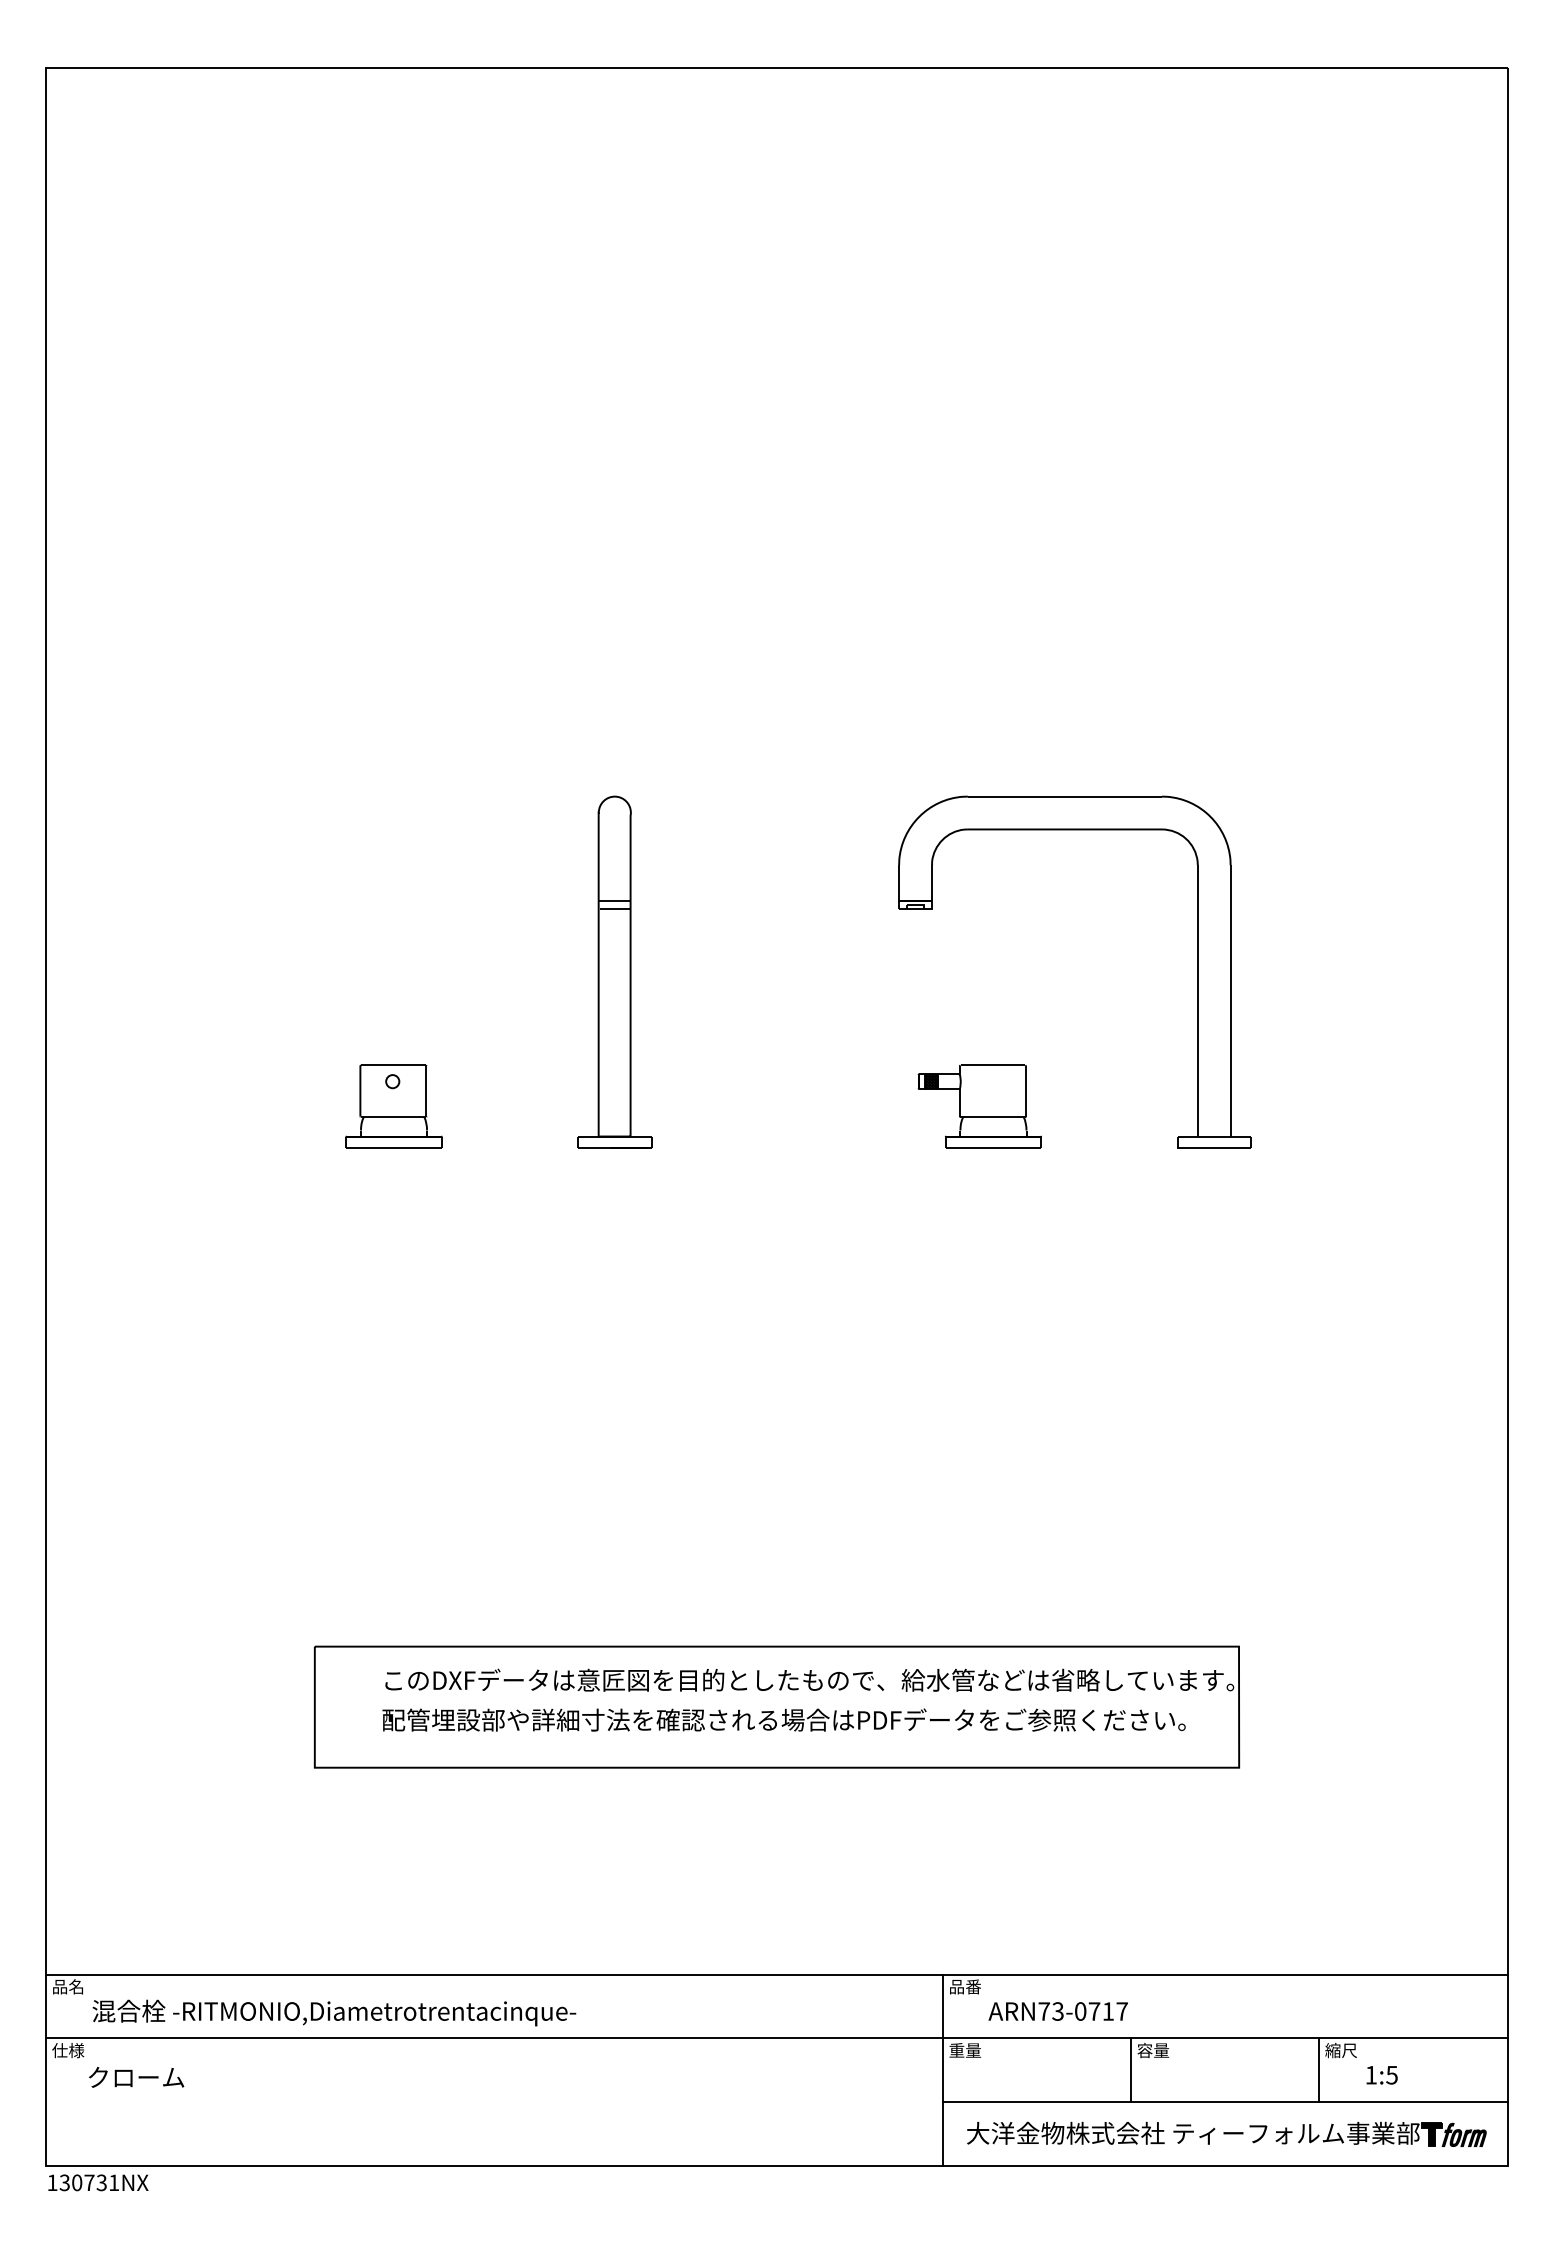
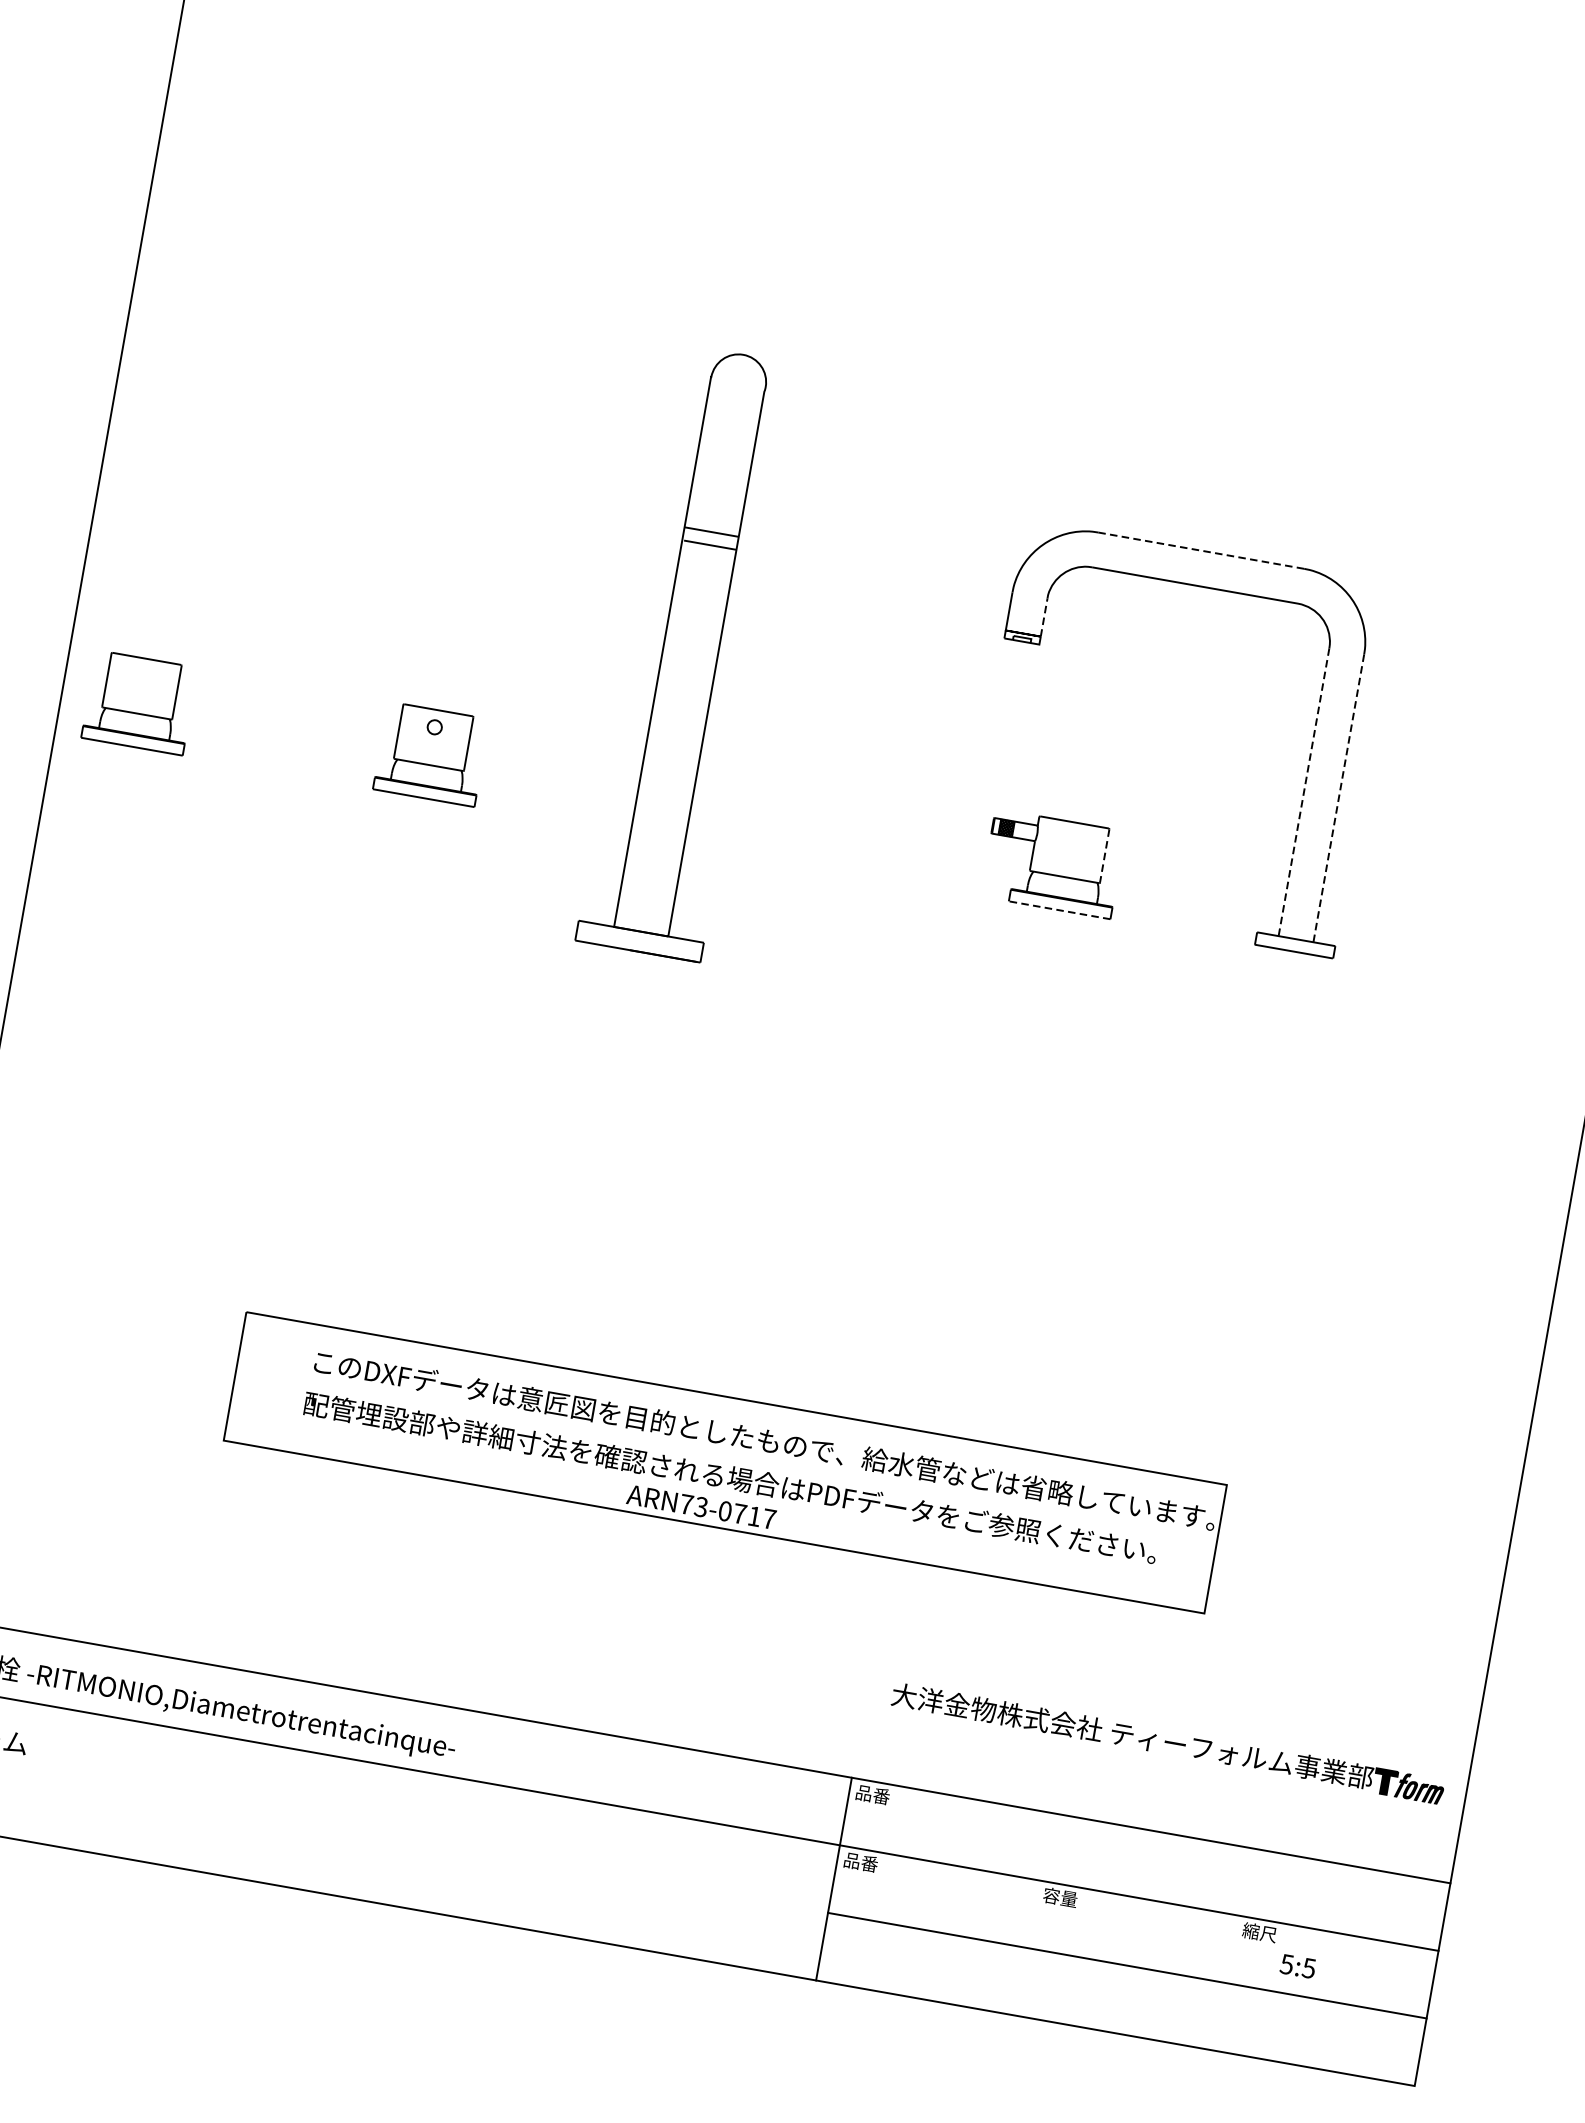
line: (1065, 796) -> (1201, 550), solid -> dashed
line: (932, 883) -> (1044, 618), solid -> dashed
part: (614, 971) -> (690, 651), size x1.6
line: (1197, 1000) -> (1303, 791), solid -> dashed
line: (1230, 1000) -> (1338, 797), solid -> dashed
line: (1025, 1091) -> (1104, 856), solid -> dashed
part: (118, 1106) -> (139, 702), added
line: (993, 1148) -> (1059, 910), solid -> dashed
text: (1057, 2011) -> (700, 1506), moved
text: (965, 2050) -> (861, 1862), 重量 -> 品番
line: (1131, 2070) -> (1033, 1914), removed
line: (1319, 2070) -> (1233, 1949), removed
text: (1370, 2075) -> (1286, 1964), 1:5 -> 5:5
part: (1226, 2133) -> (1167, 1742), moved

